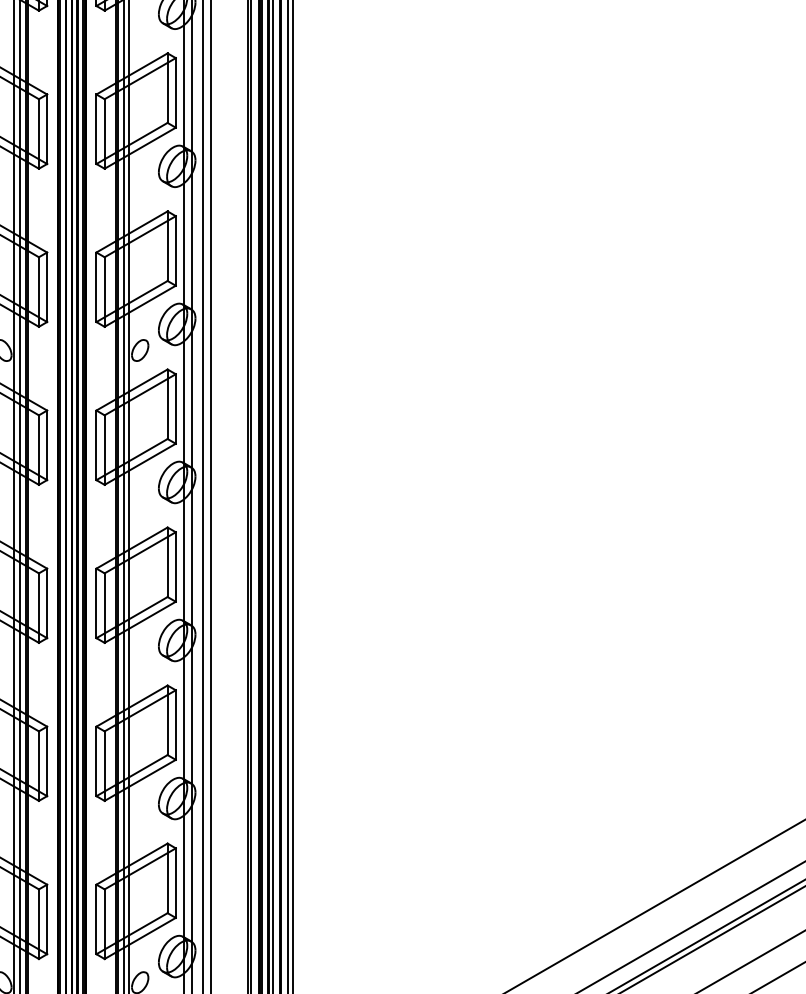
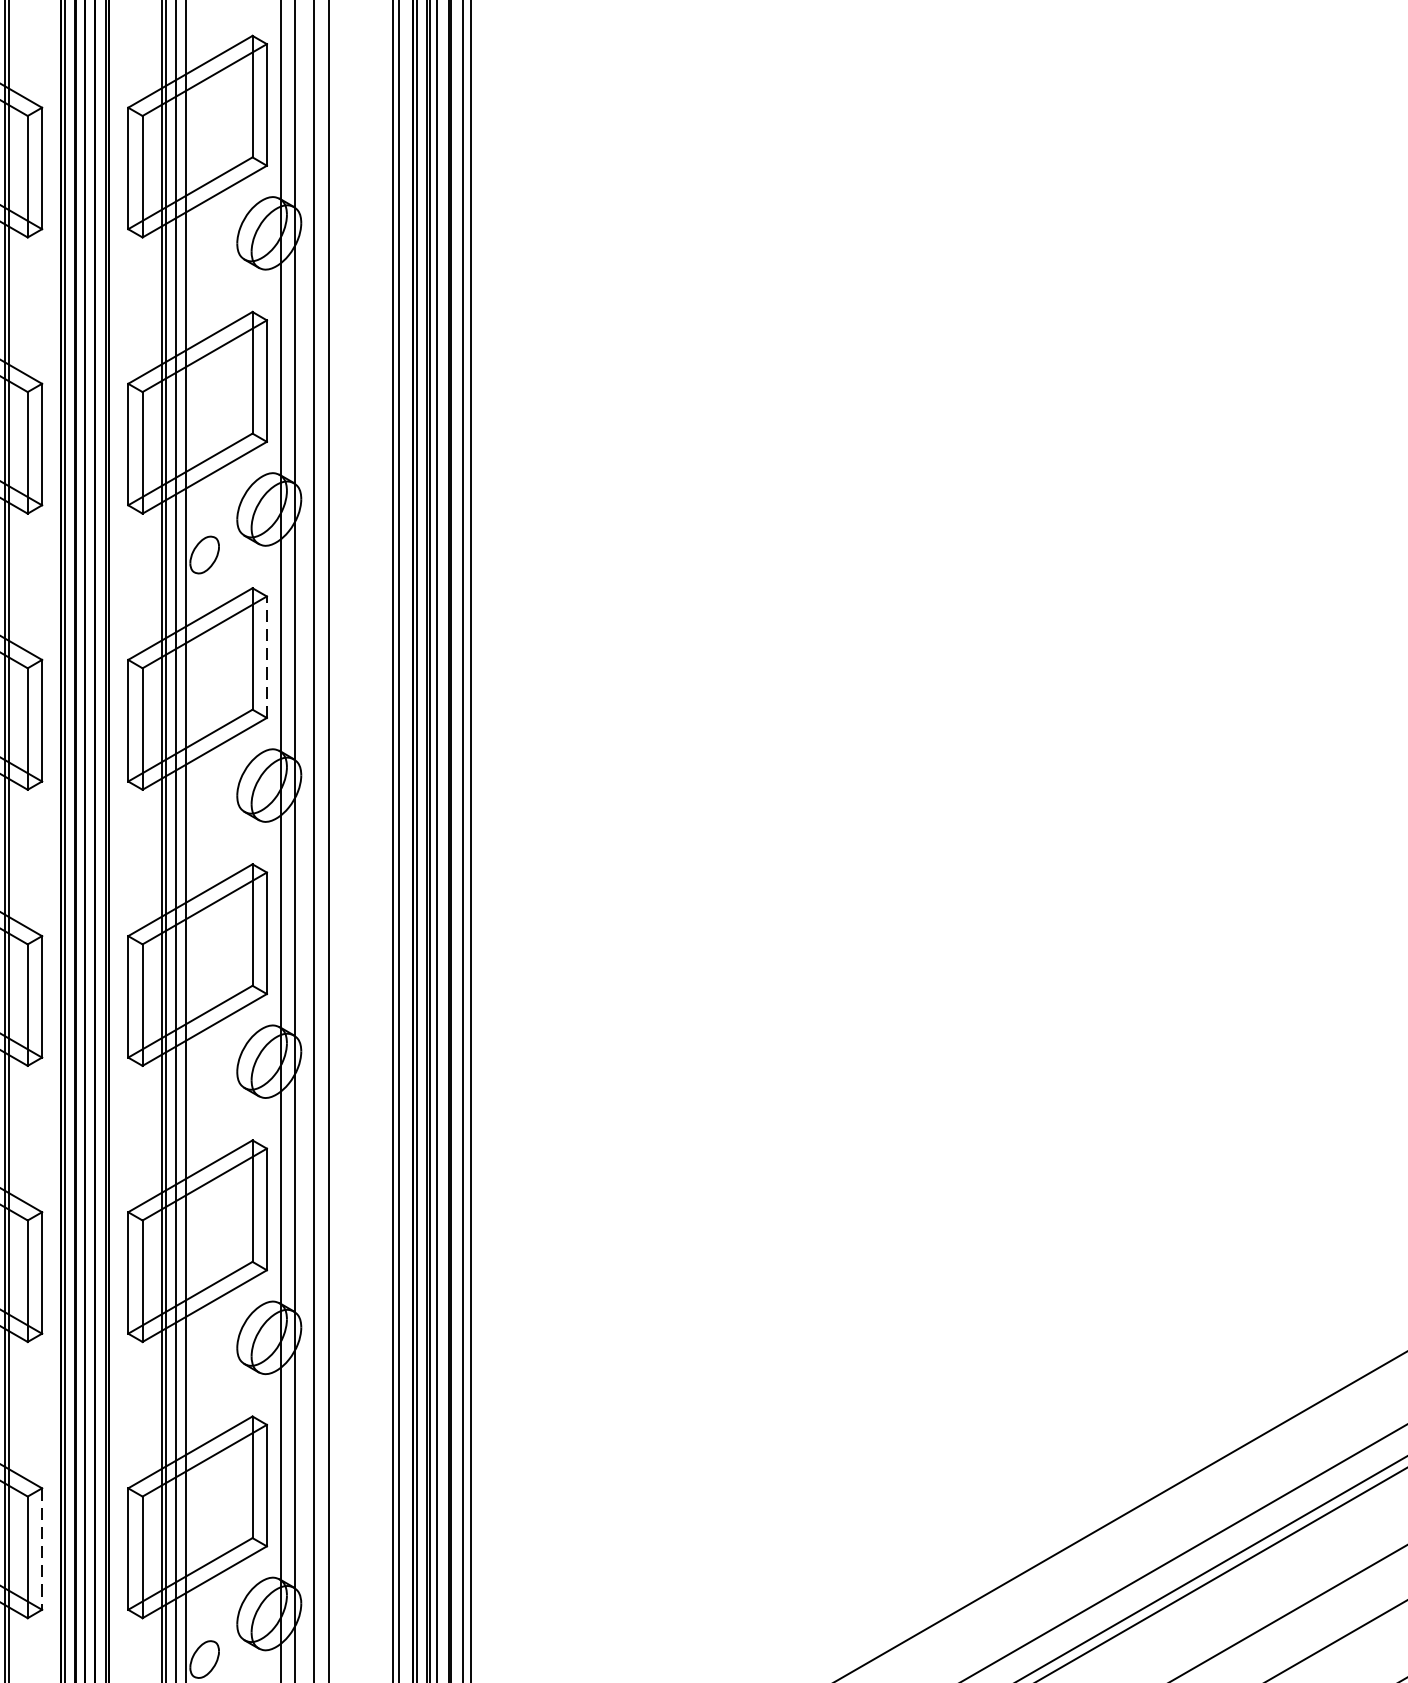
line: (175, 408) -> (266, 656), solid -> dashed
line: (47, 919) -> (42, 1549), solid -> dashed

